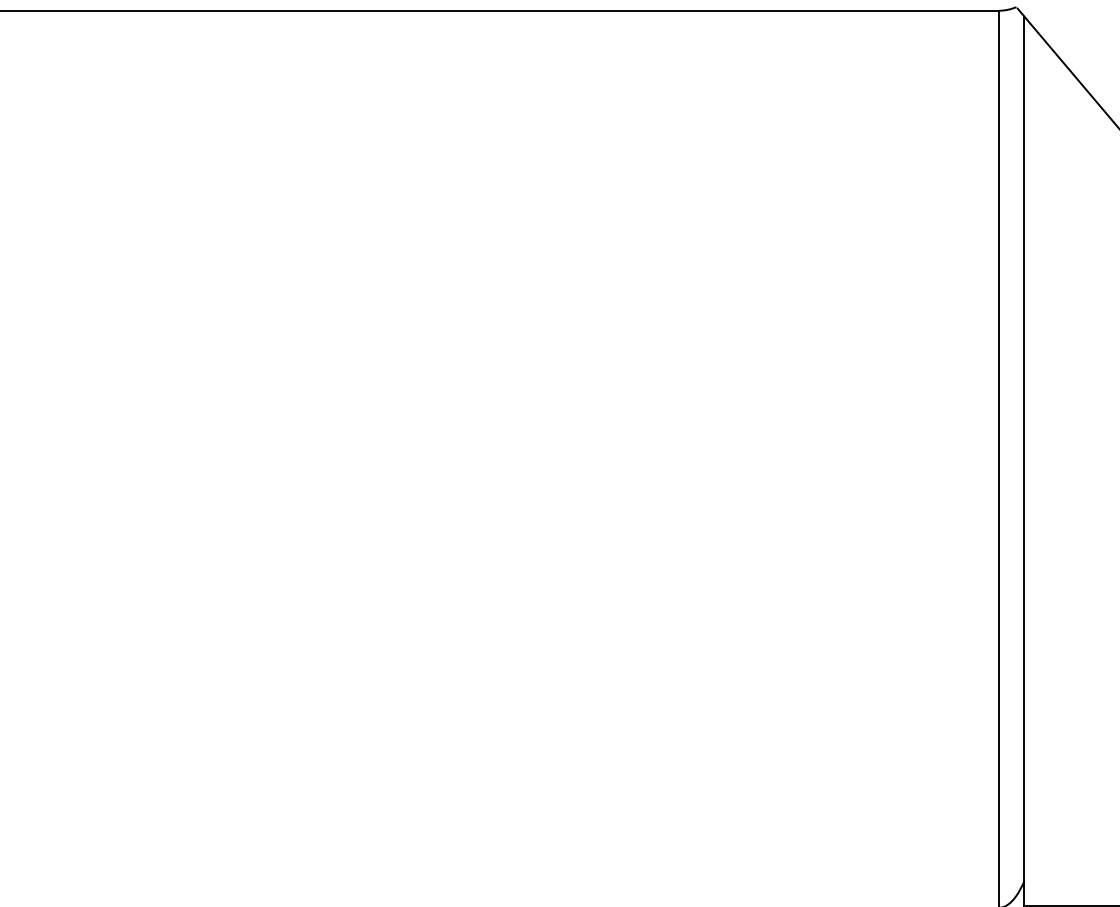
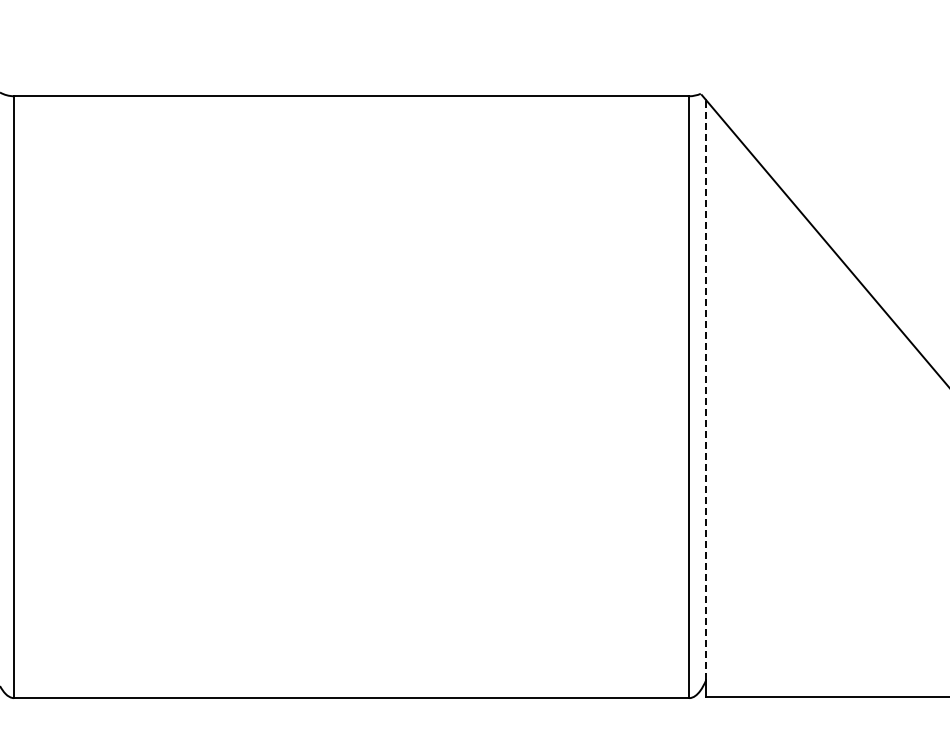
line: (1024, 449) -> (706, 390), solid -> dashed

